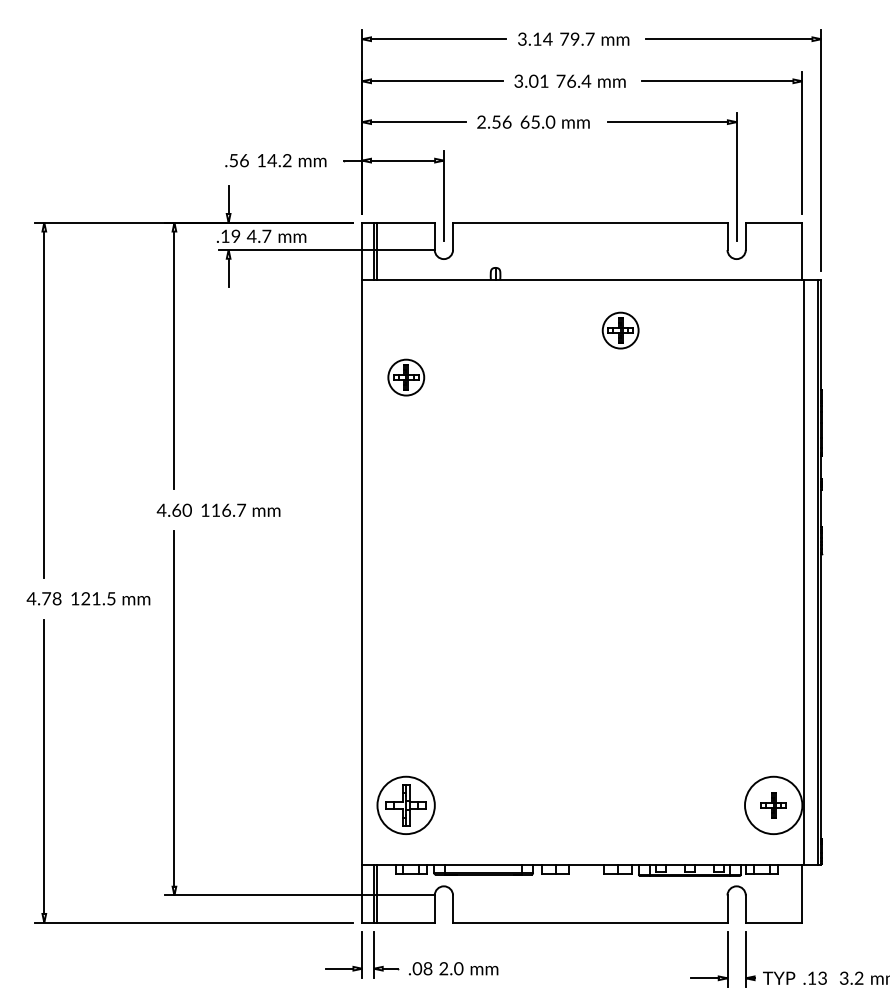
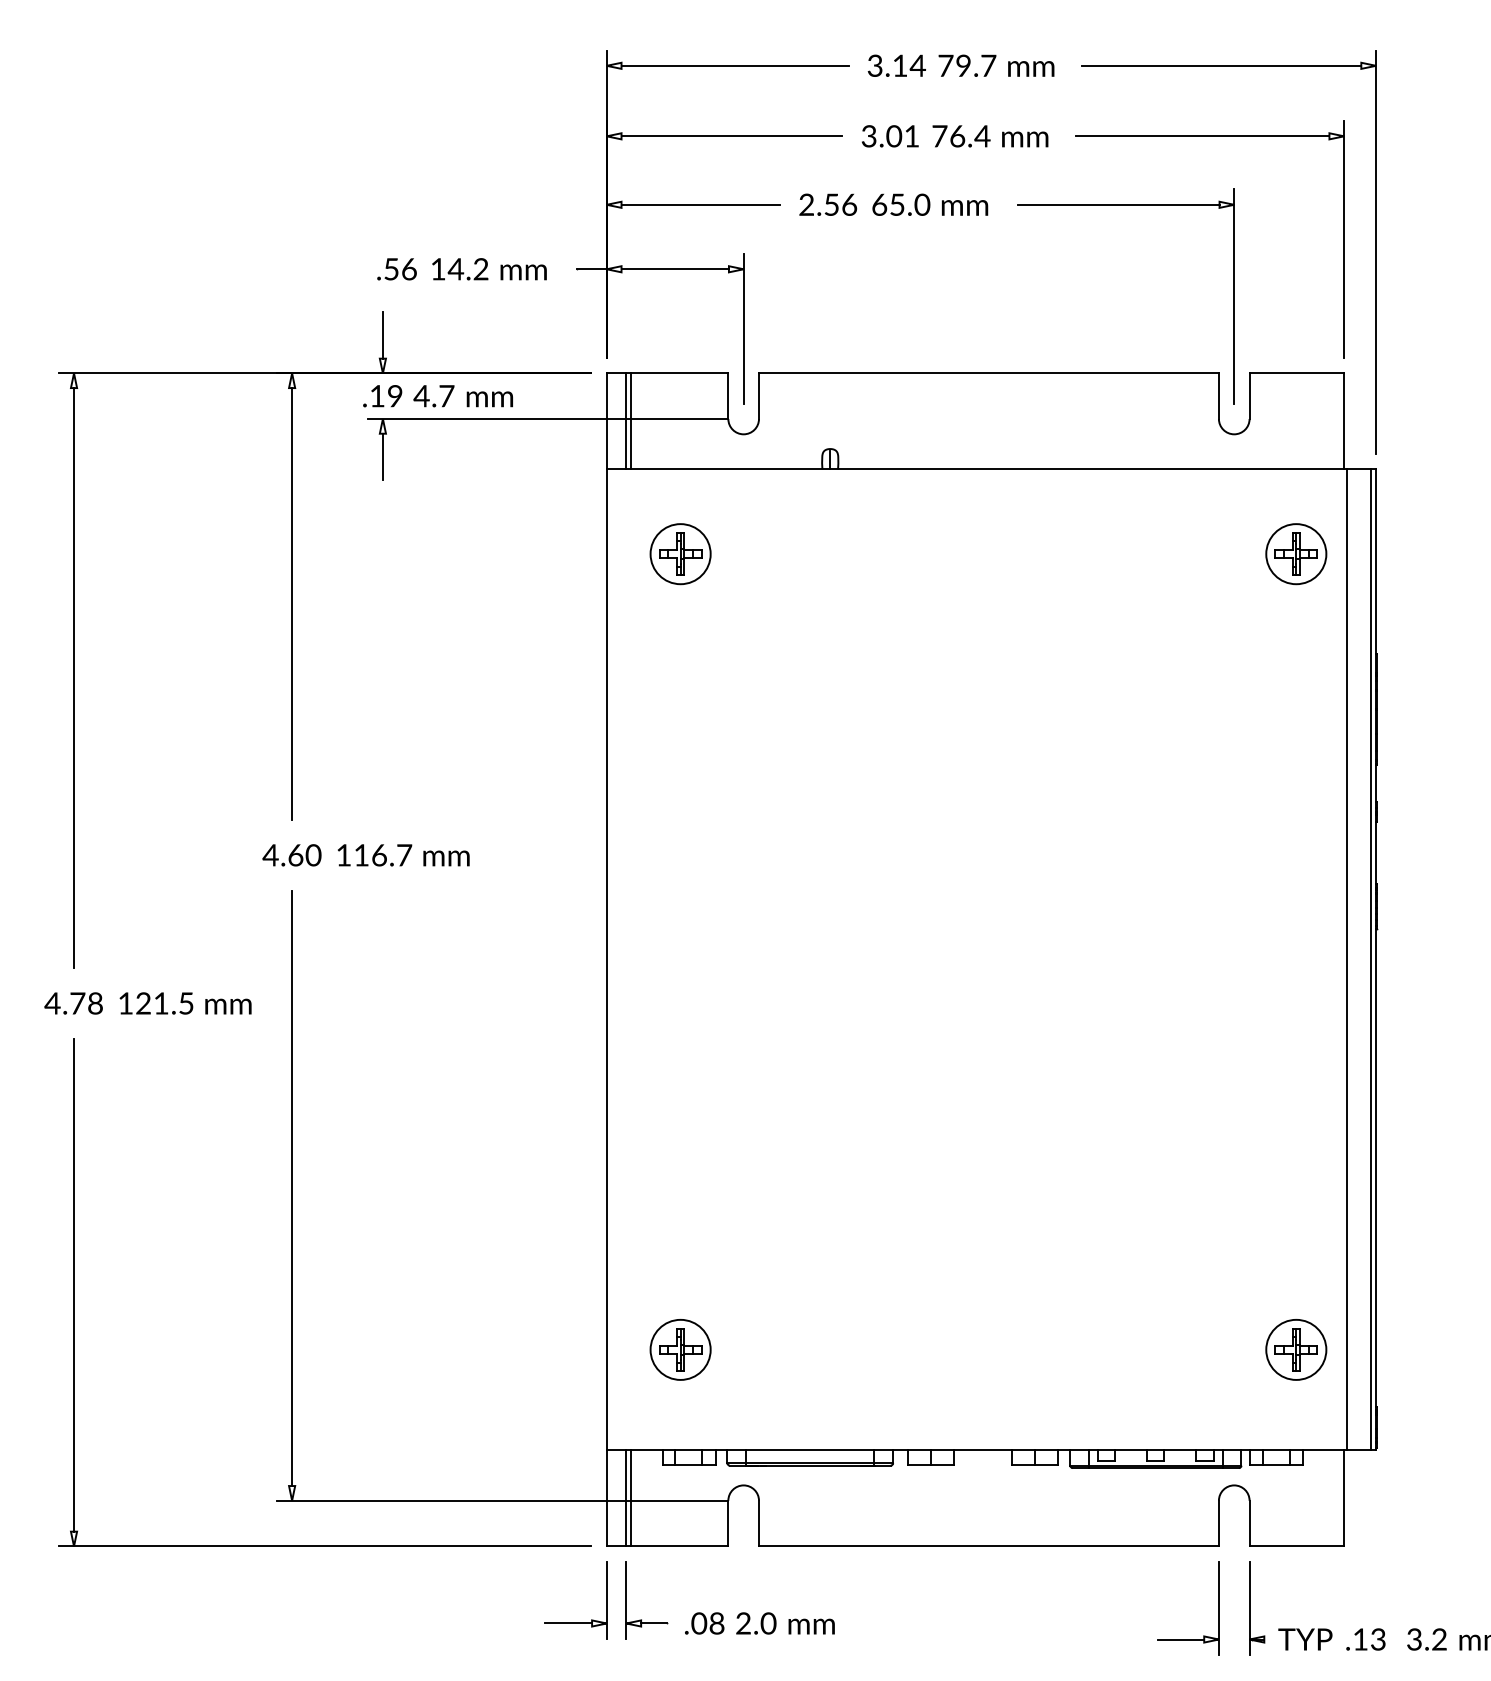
part: (620, 330) -> (1296, 553), moved
part: (406, 377) -> (680, 553), moved
part: (406, 805) -> (680, 1349), size x0.62
circle: (773, 805) -> (1296, 1349), size x0.62

